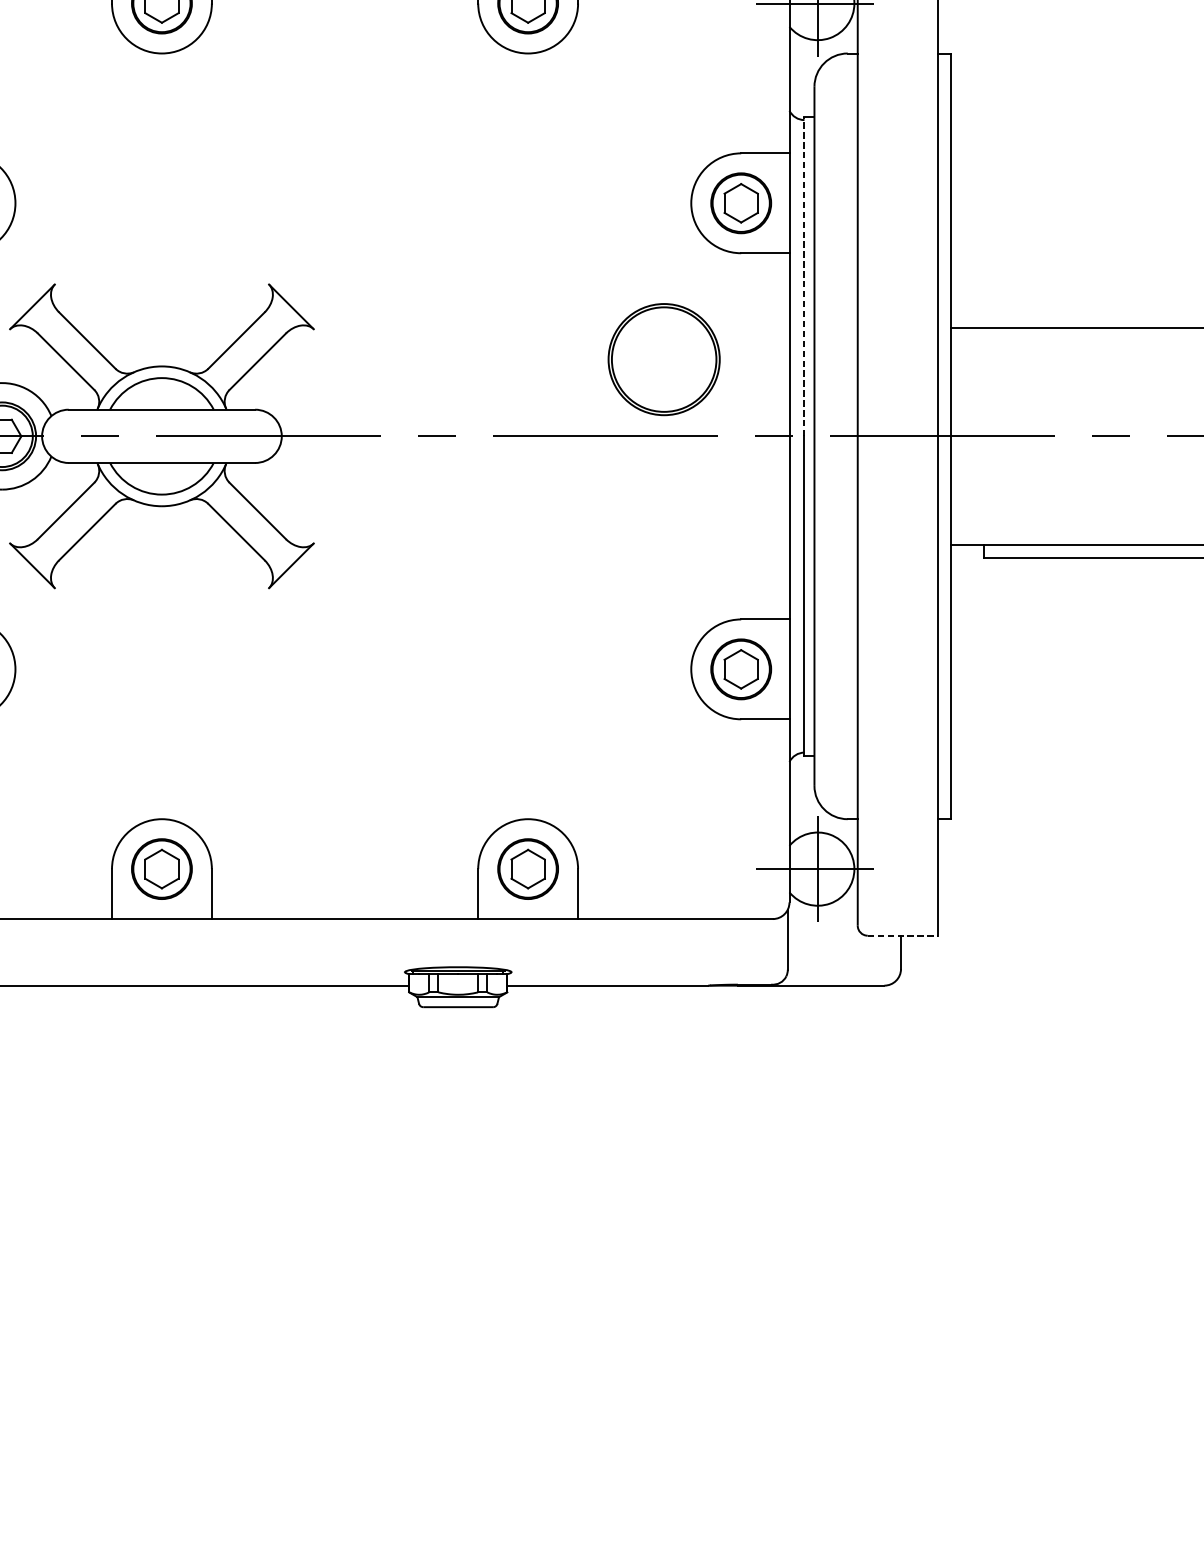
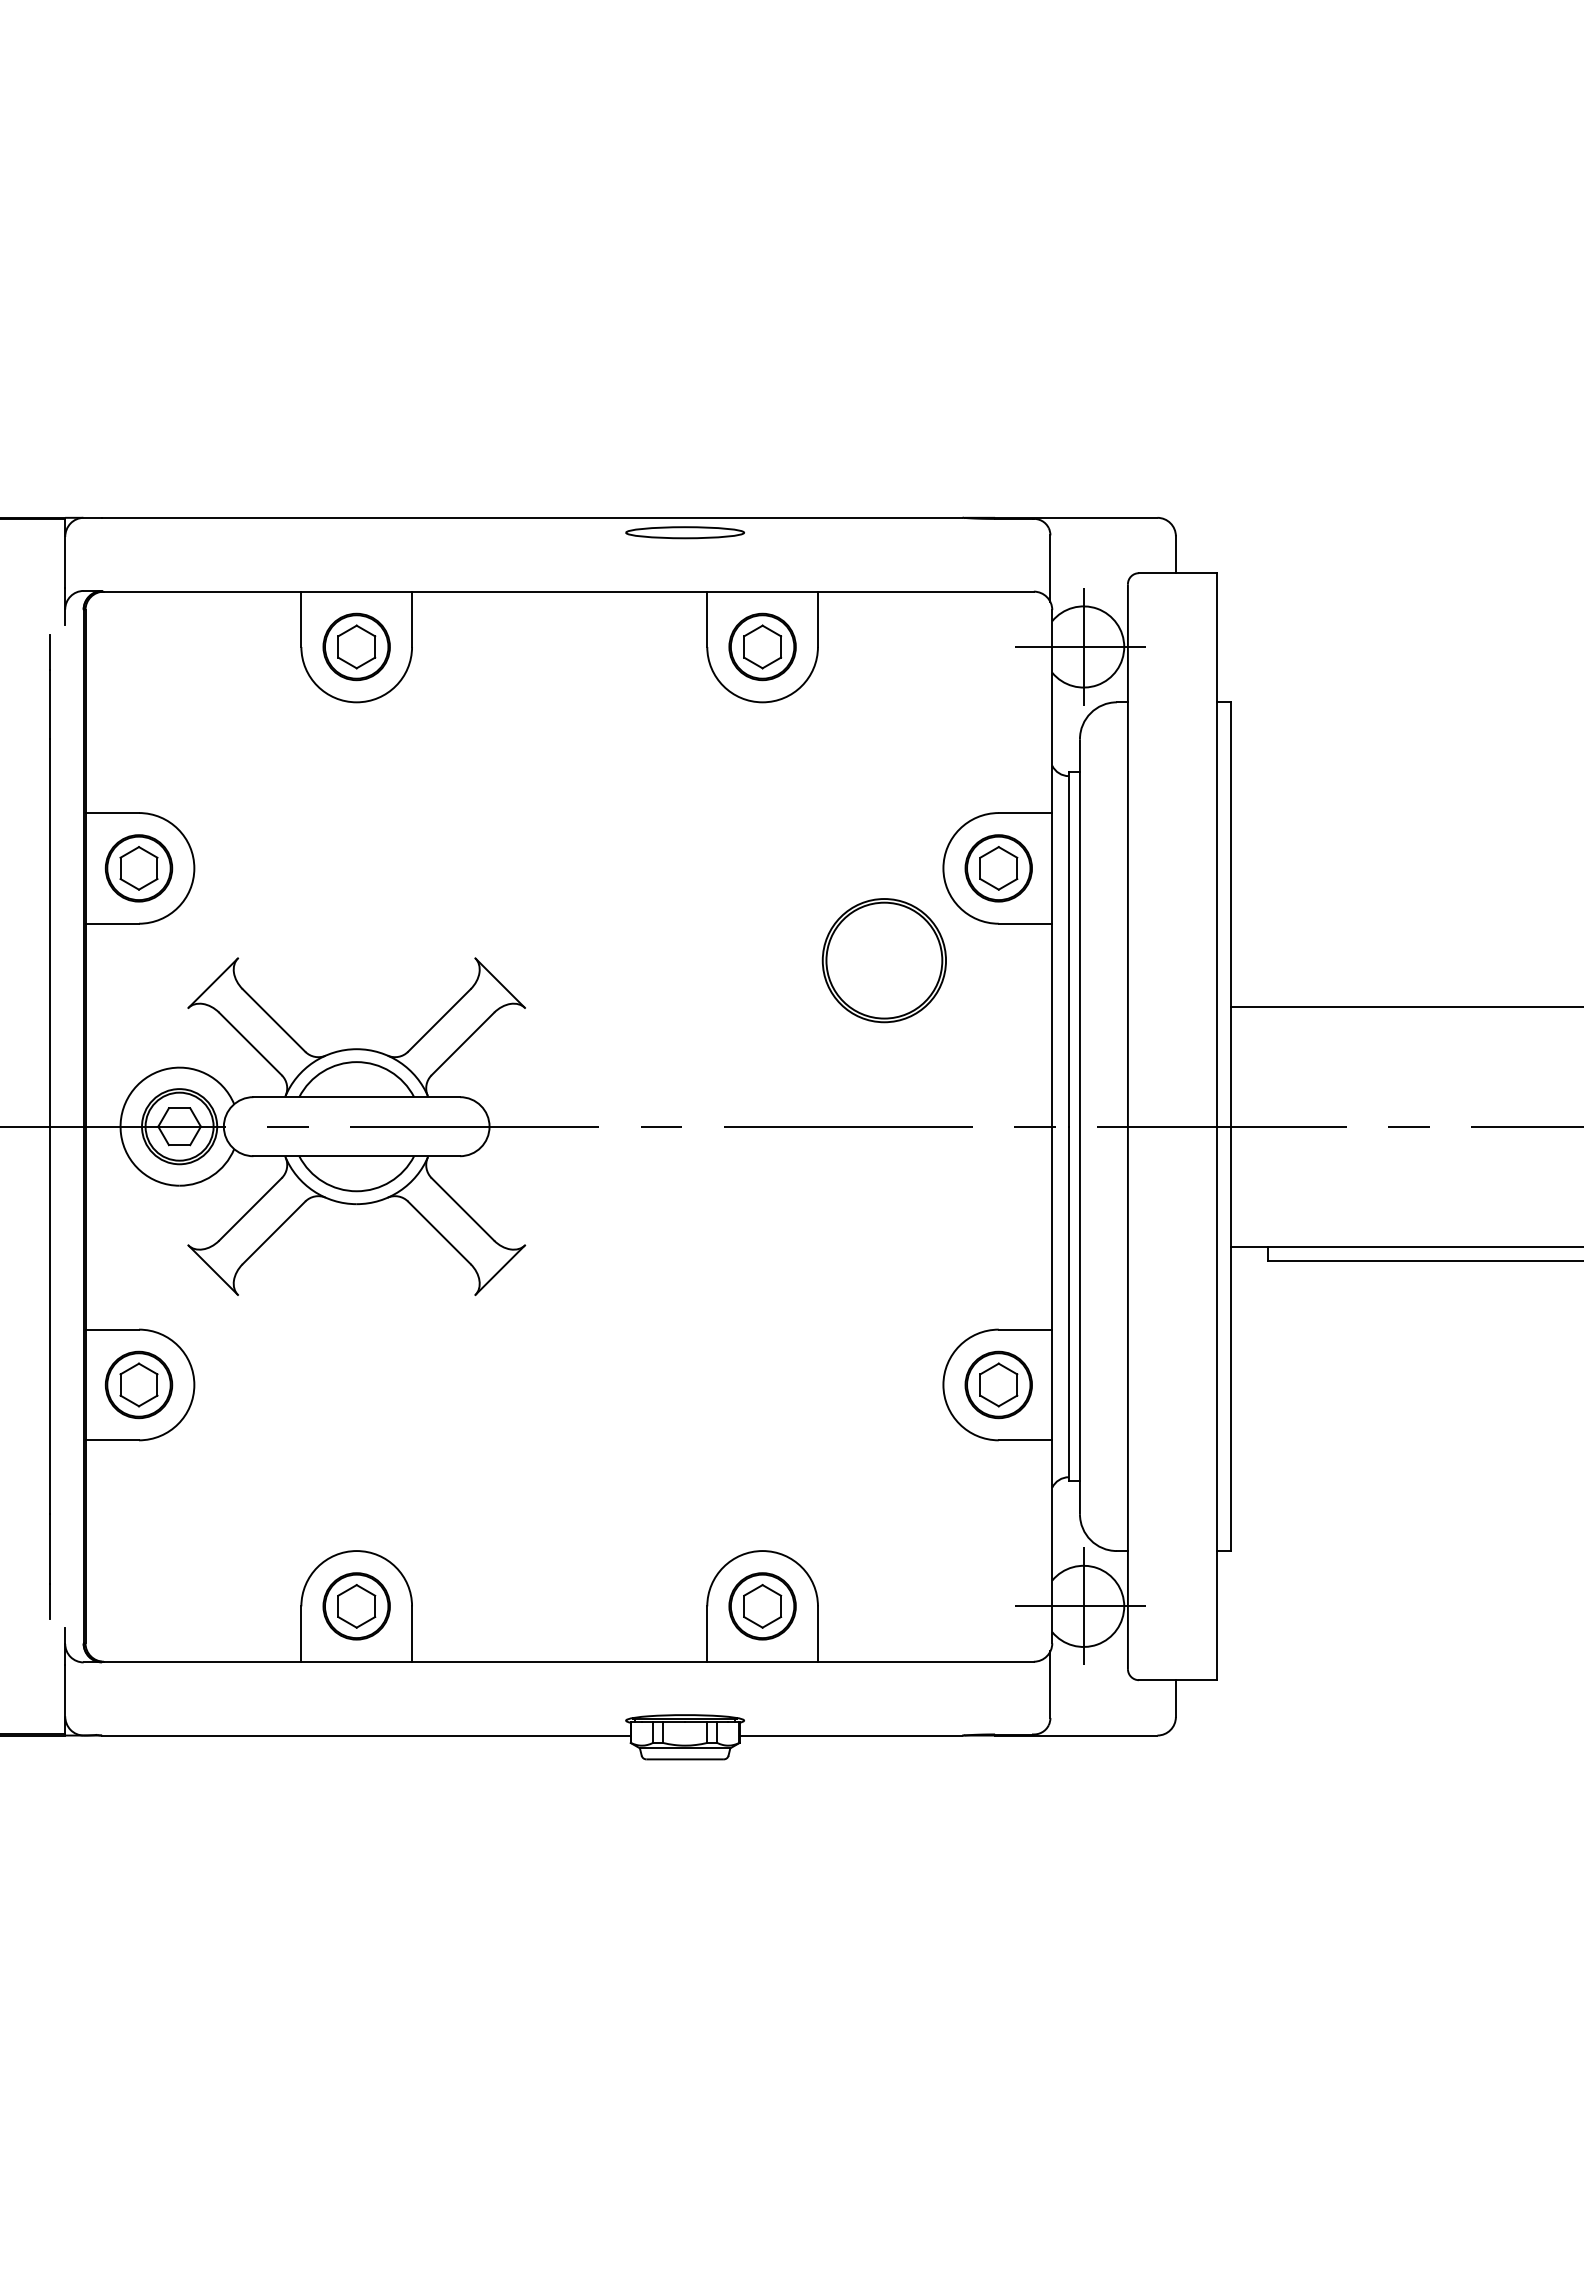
line: (804, 276) -> (1068, 949), dashed -> solid
part: (663, 359) -> (883, 960), moved
line: (902, 936) -> (1177, 1680), dashed -> solid

